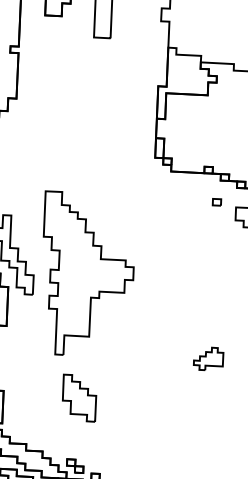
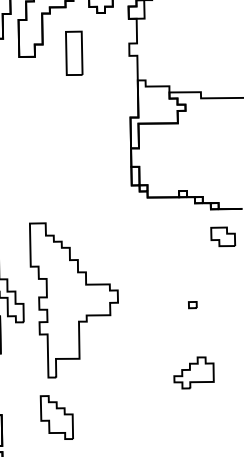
part: (216, 202) -> (192, 305), moved
part: (208, 358) -> (193, 372), size x1.43
part: (79, 398) -> (56, 417), moved

